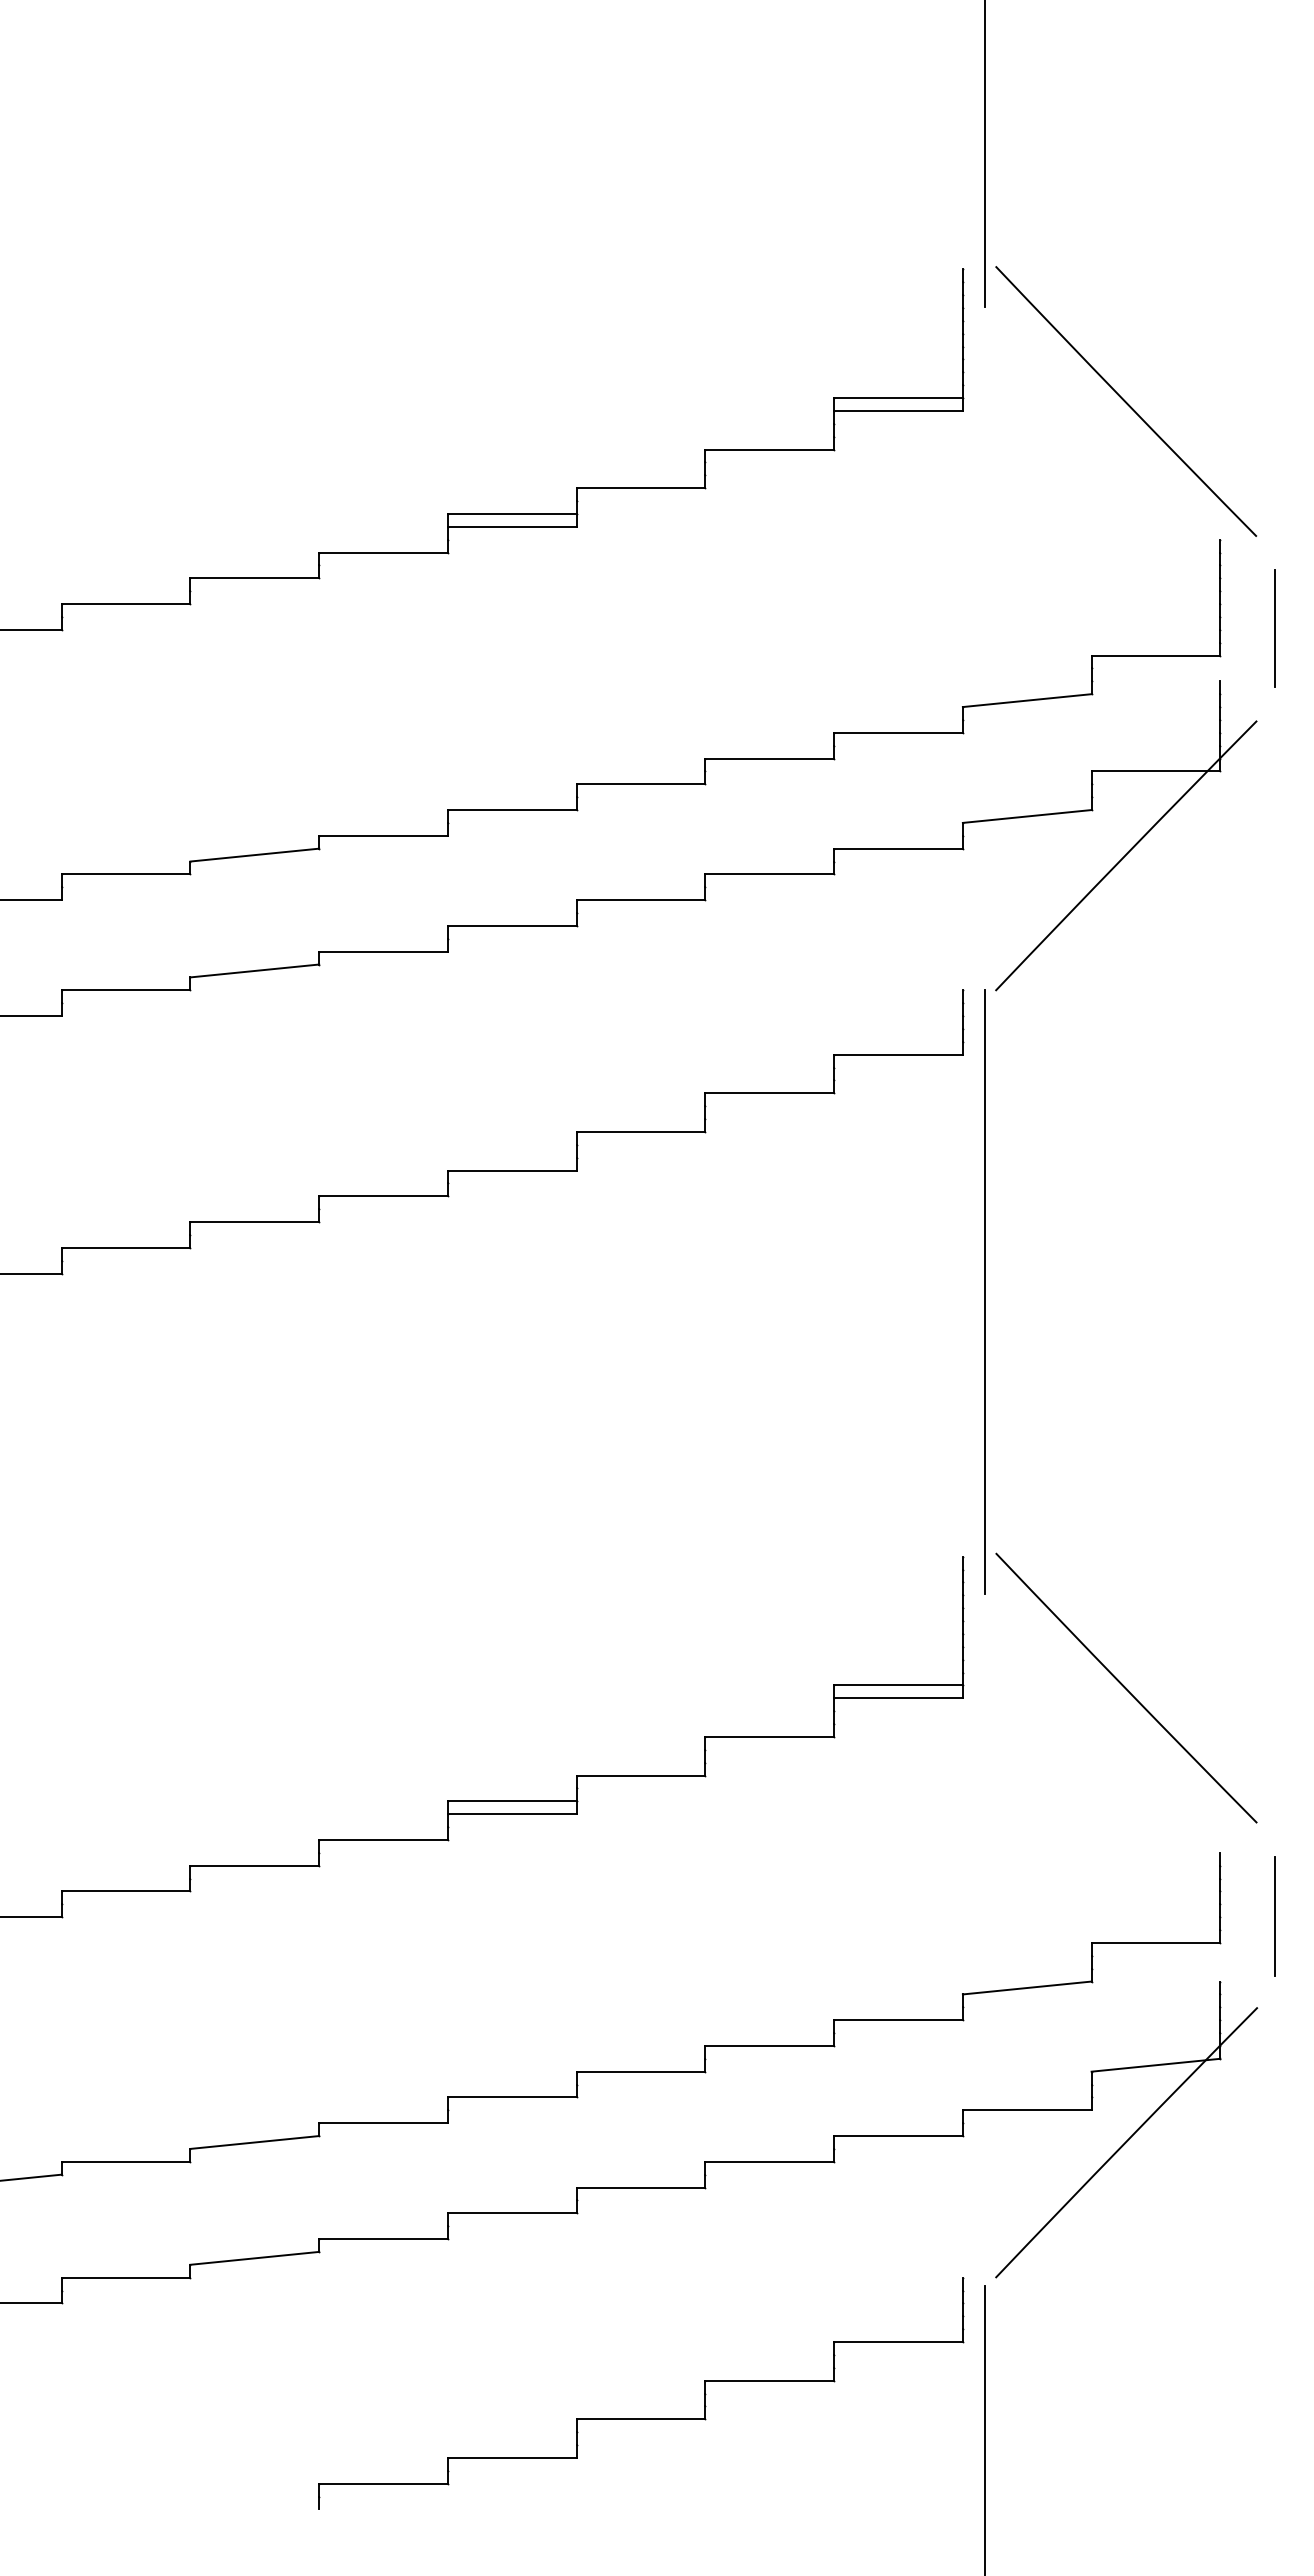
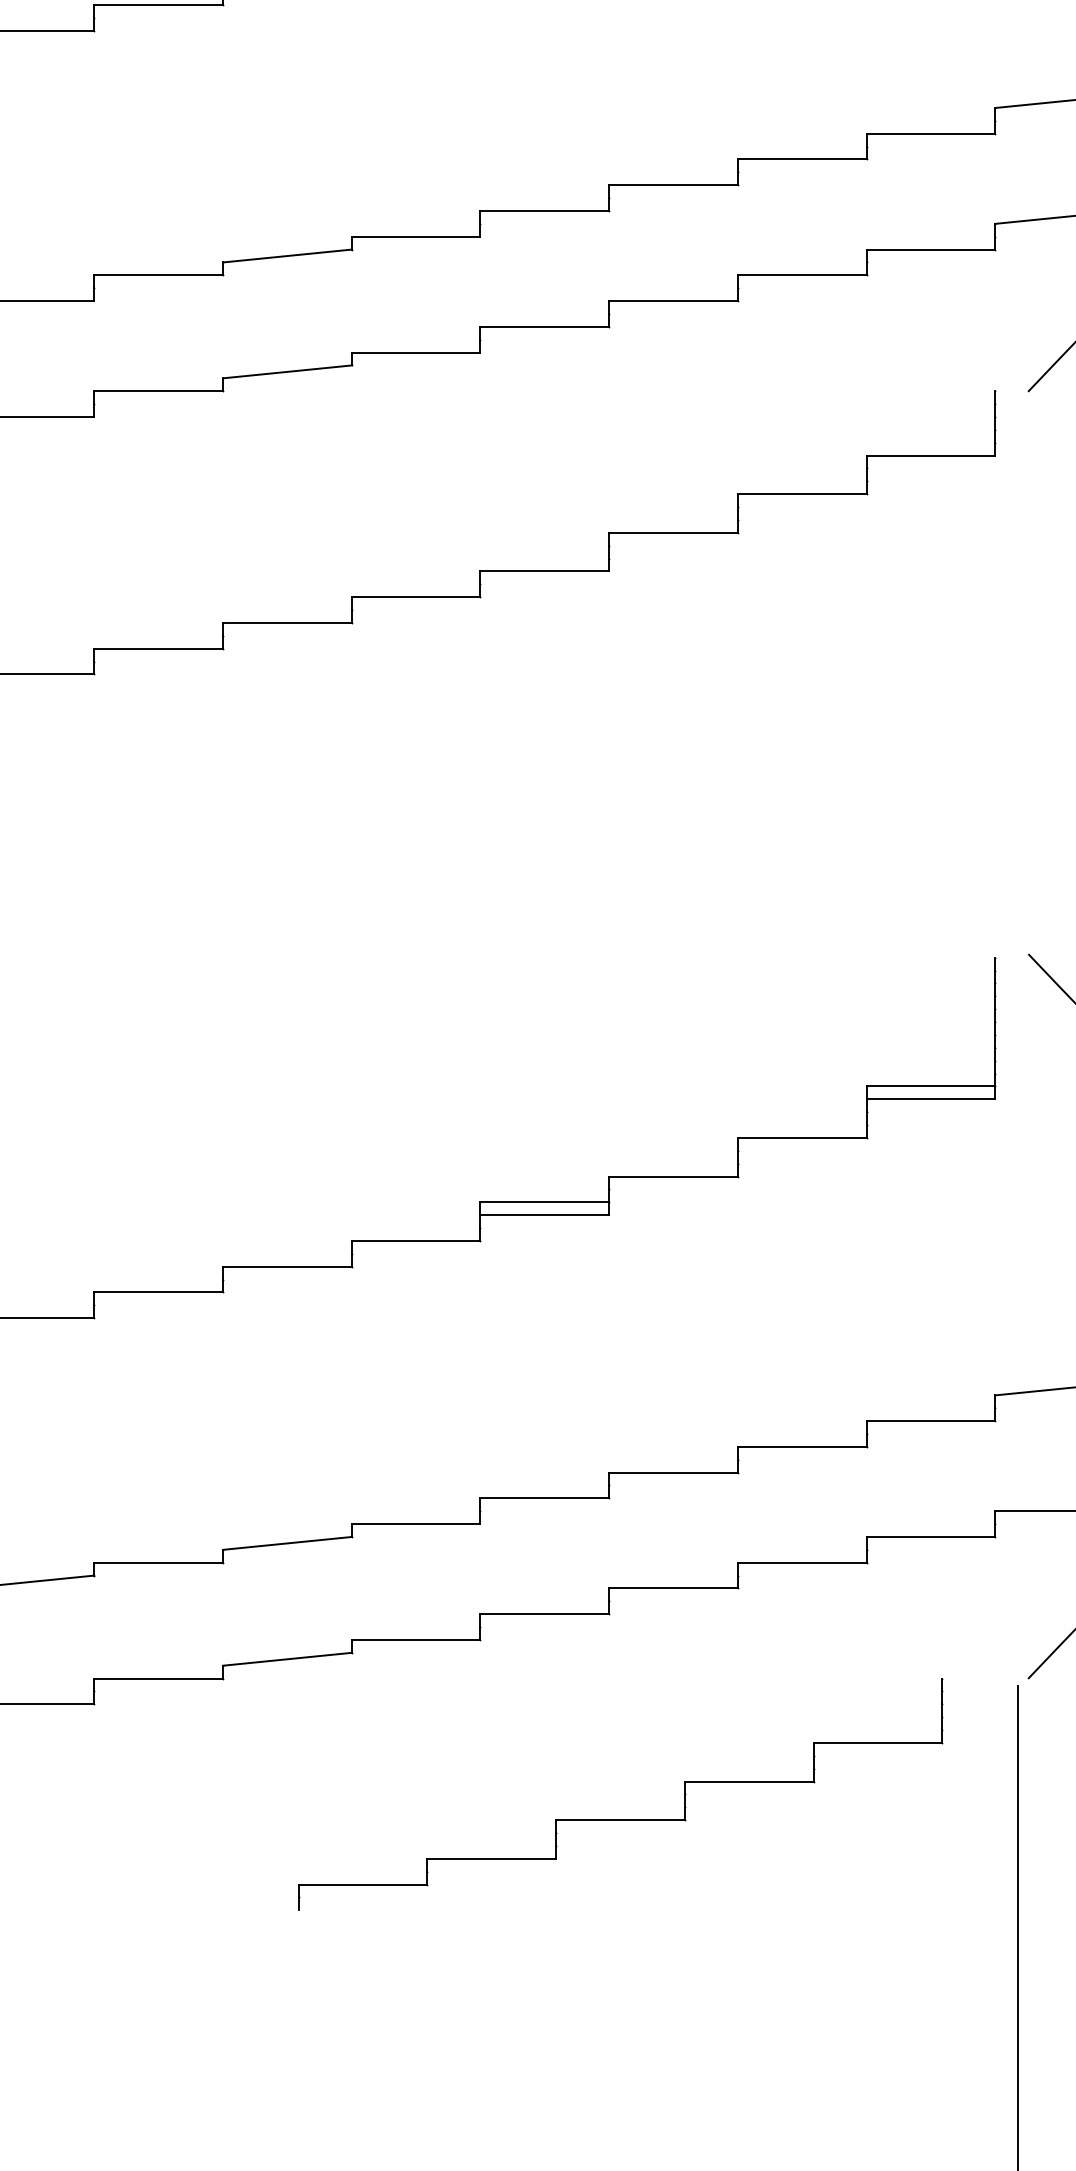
line: (985, 1291) -> (1018, 692), removed
part: (641, 2418) -> (621, 1819), moved

